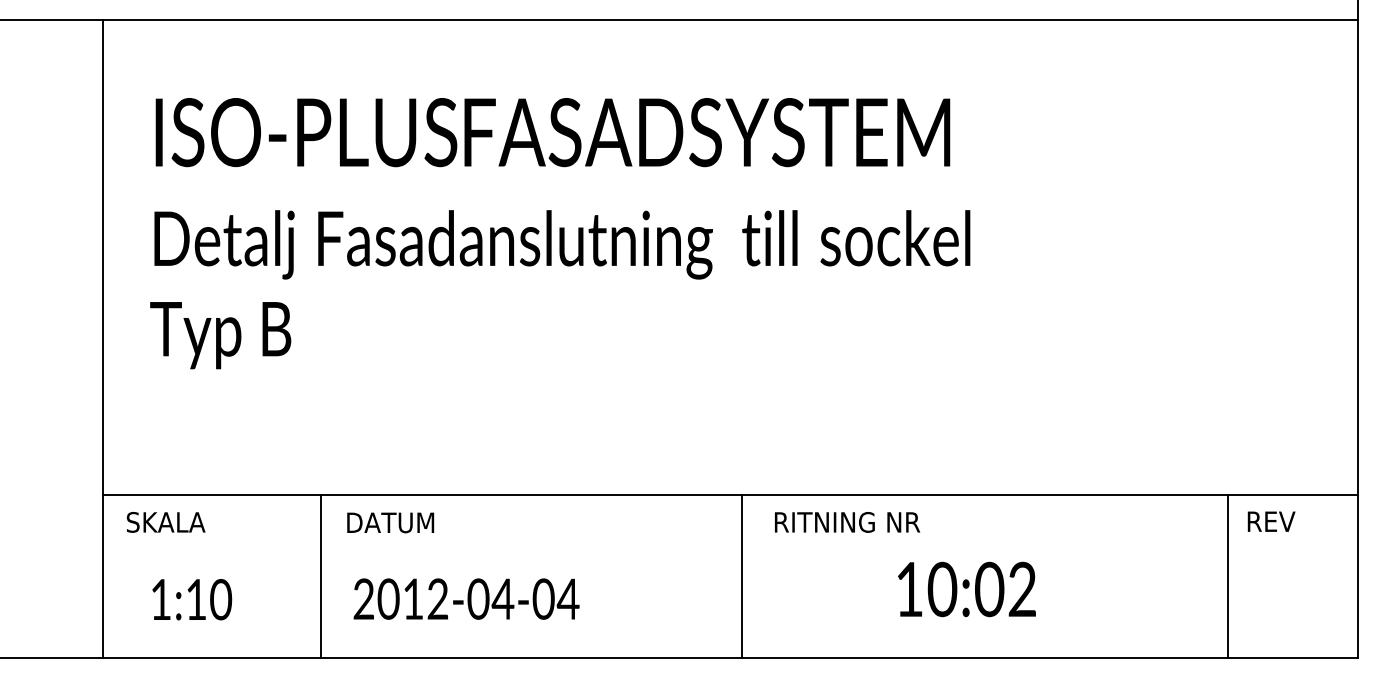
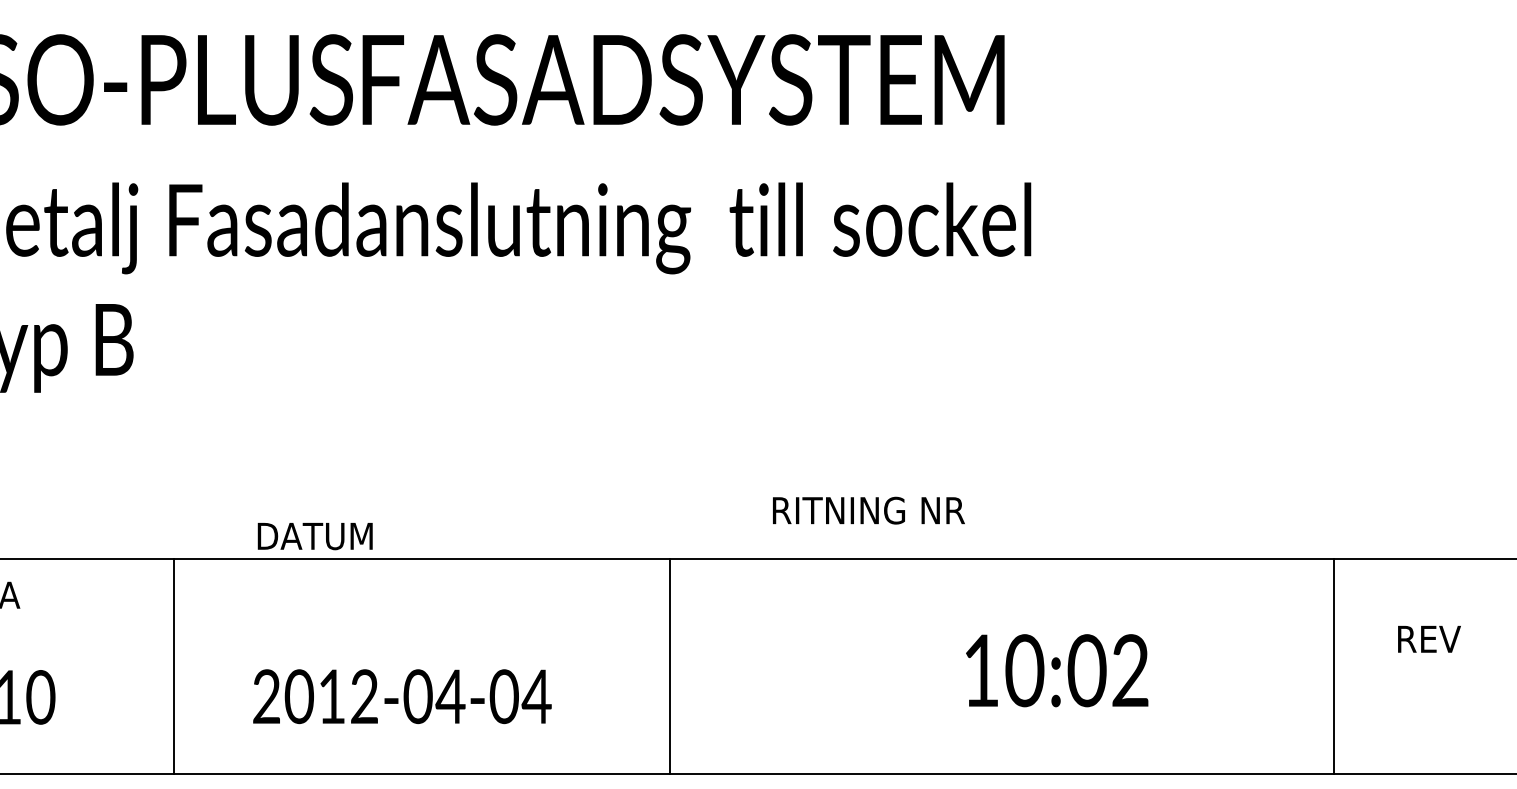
text: (1271, 521) -> (1429, 639), moved
text: (390, 522) -> (315, 535), moved
text: (847, 522) -> (868, 510), moved
line: (741, 575) -> (669, 665), moved
line: (1228, 575) -> (1334, 665), moved
text: (966, 589) -> (1056, 670), moved
text: (466, 598) -> (402, 695), moved

